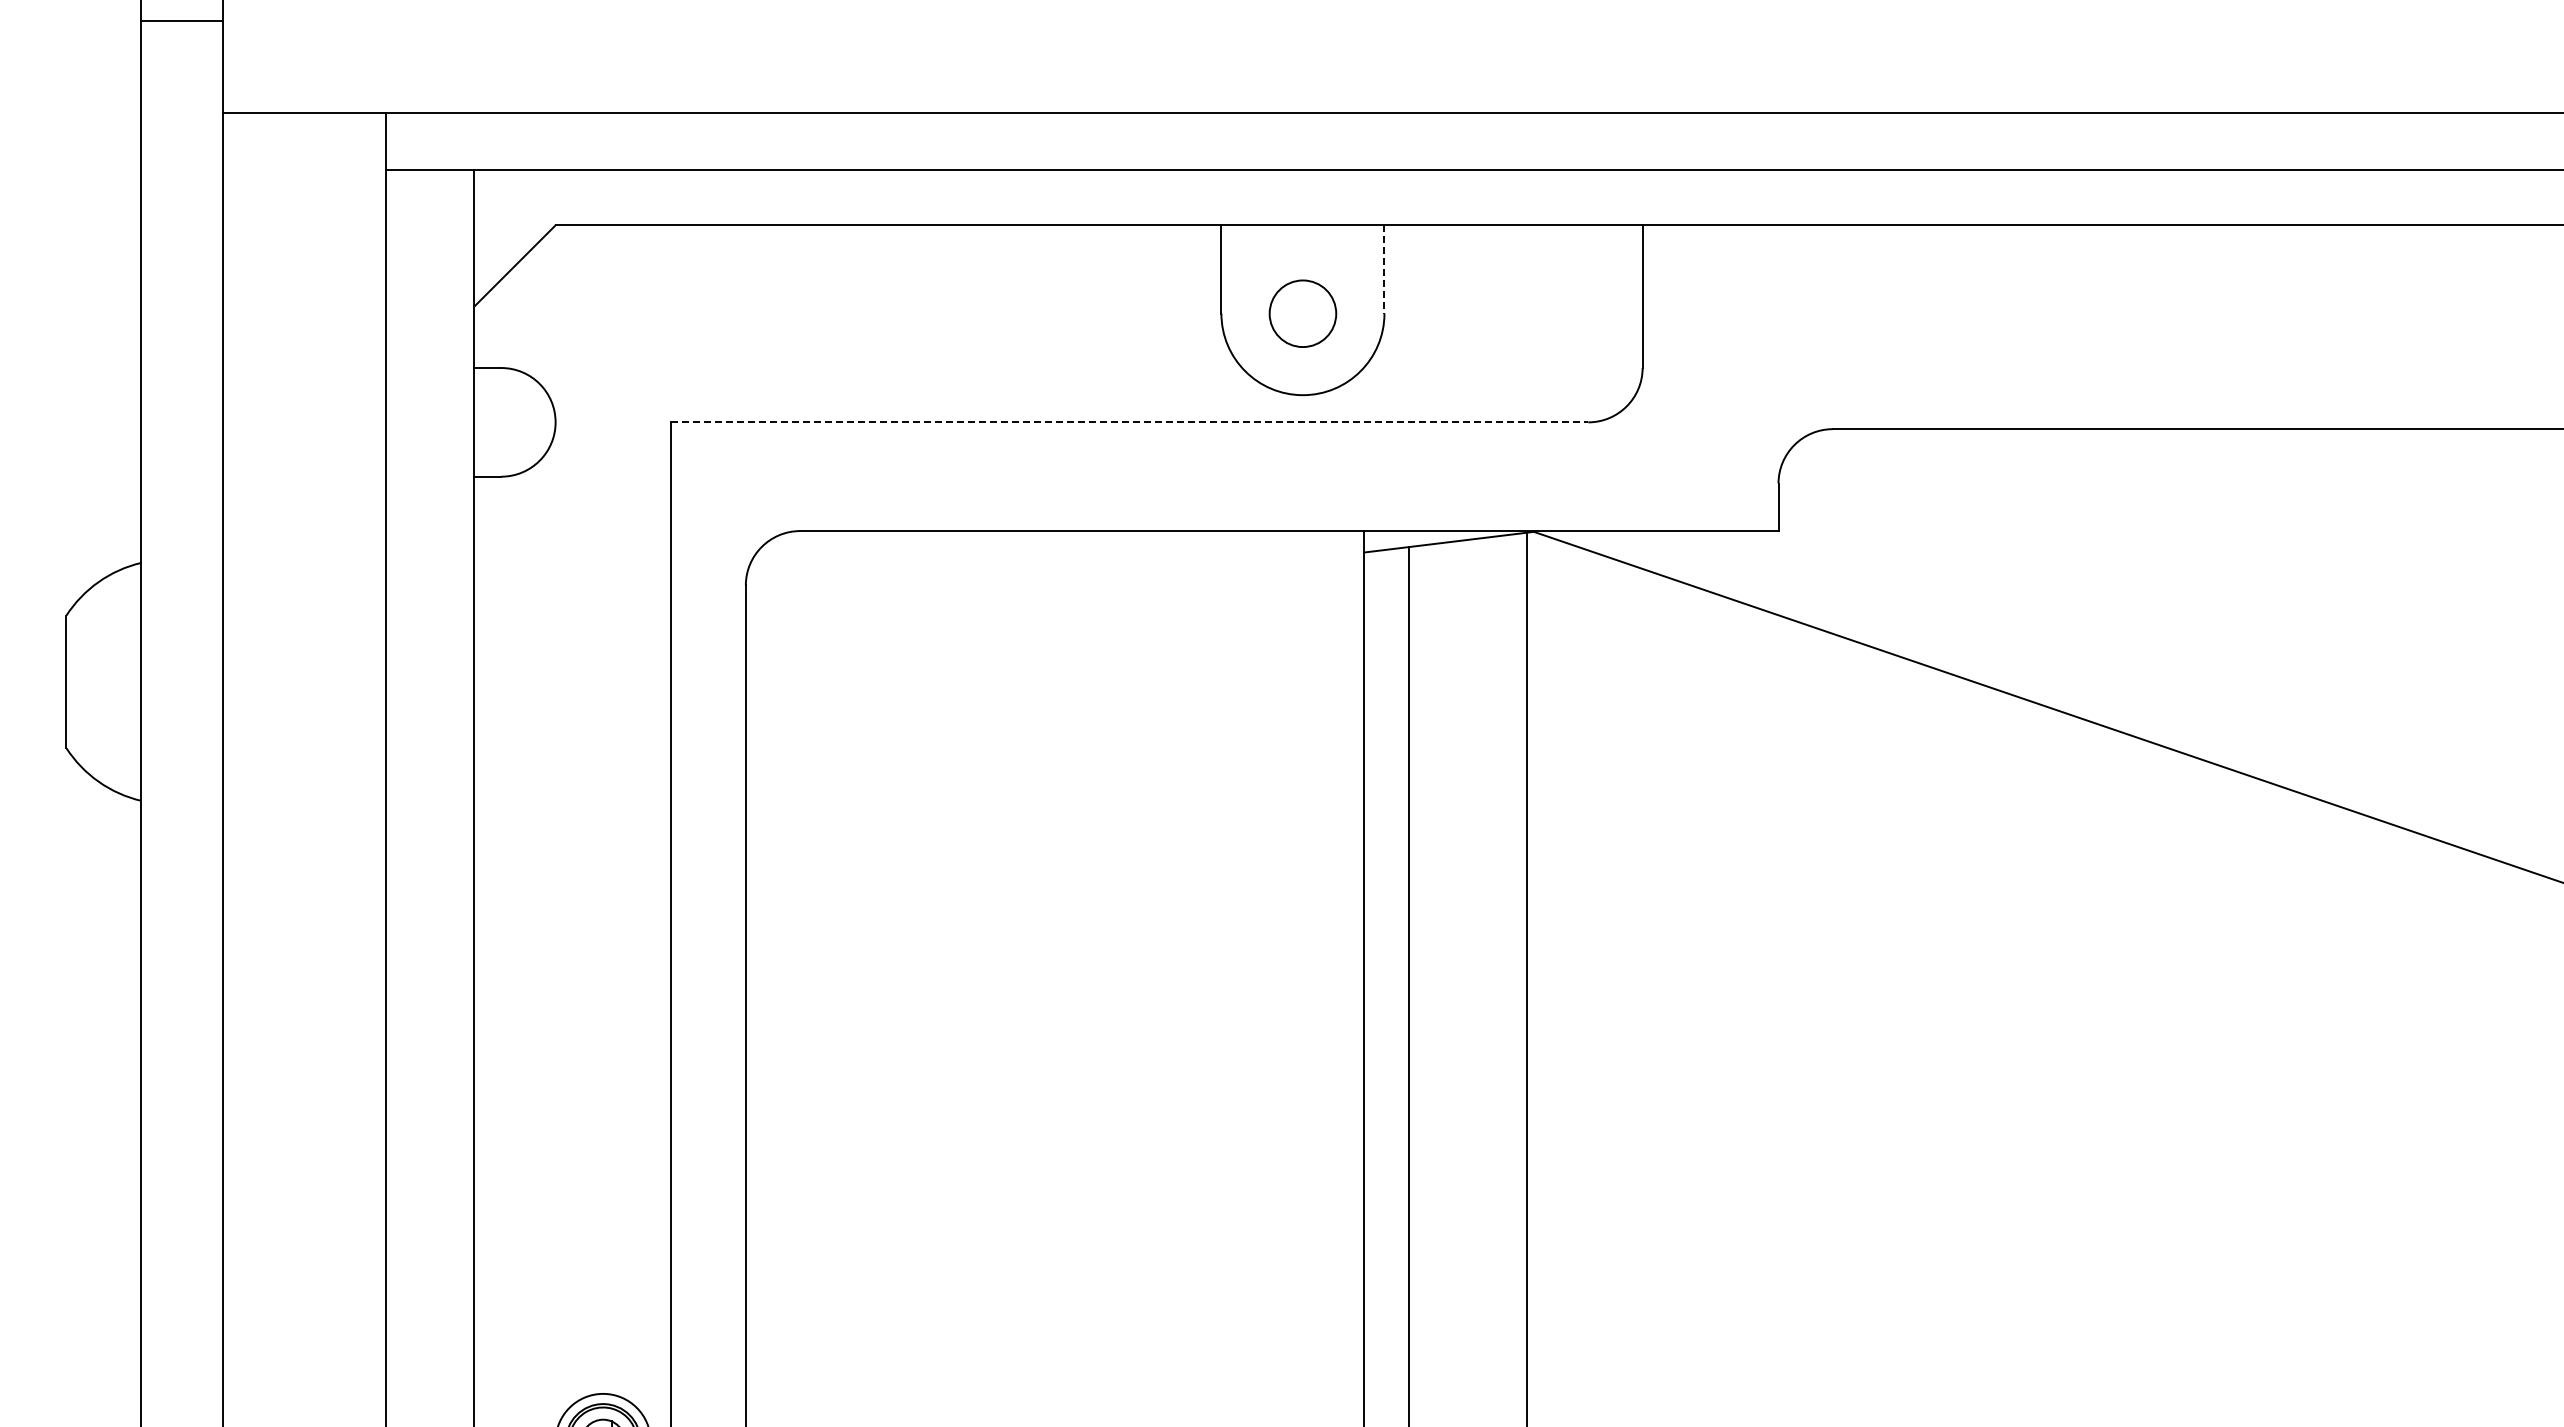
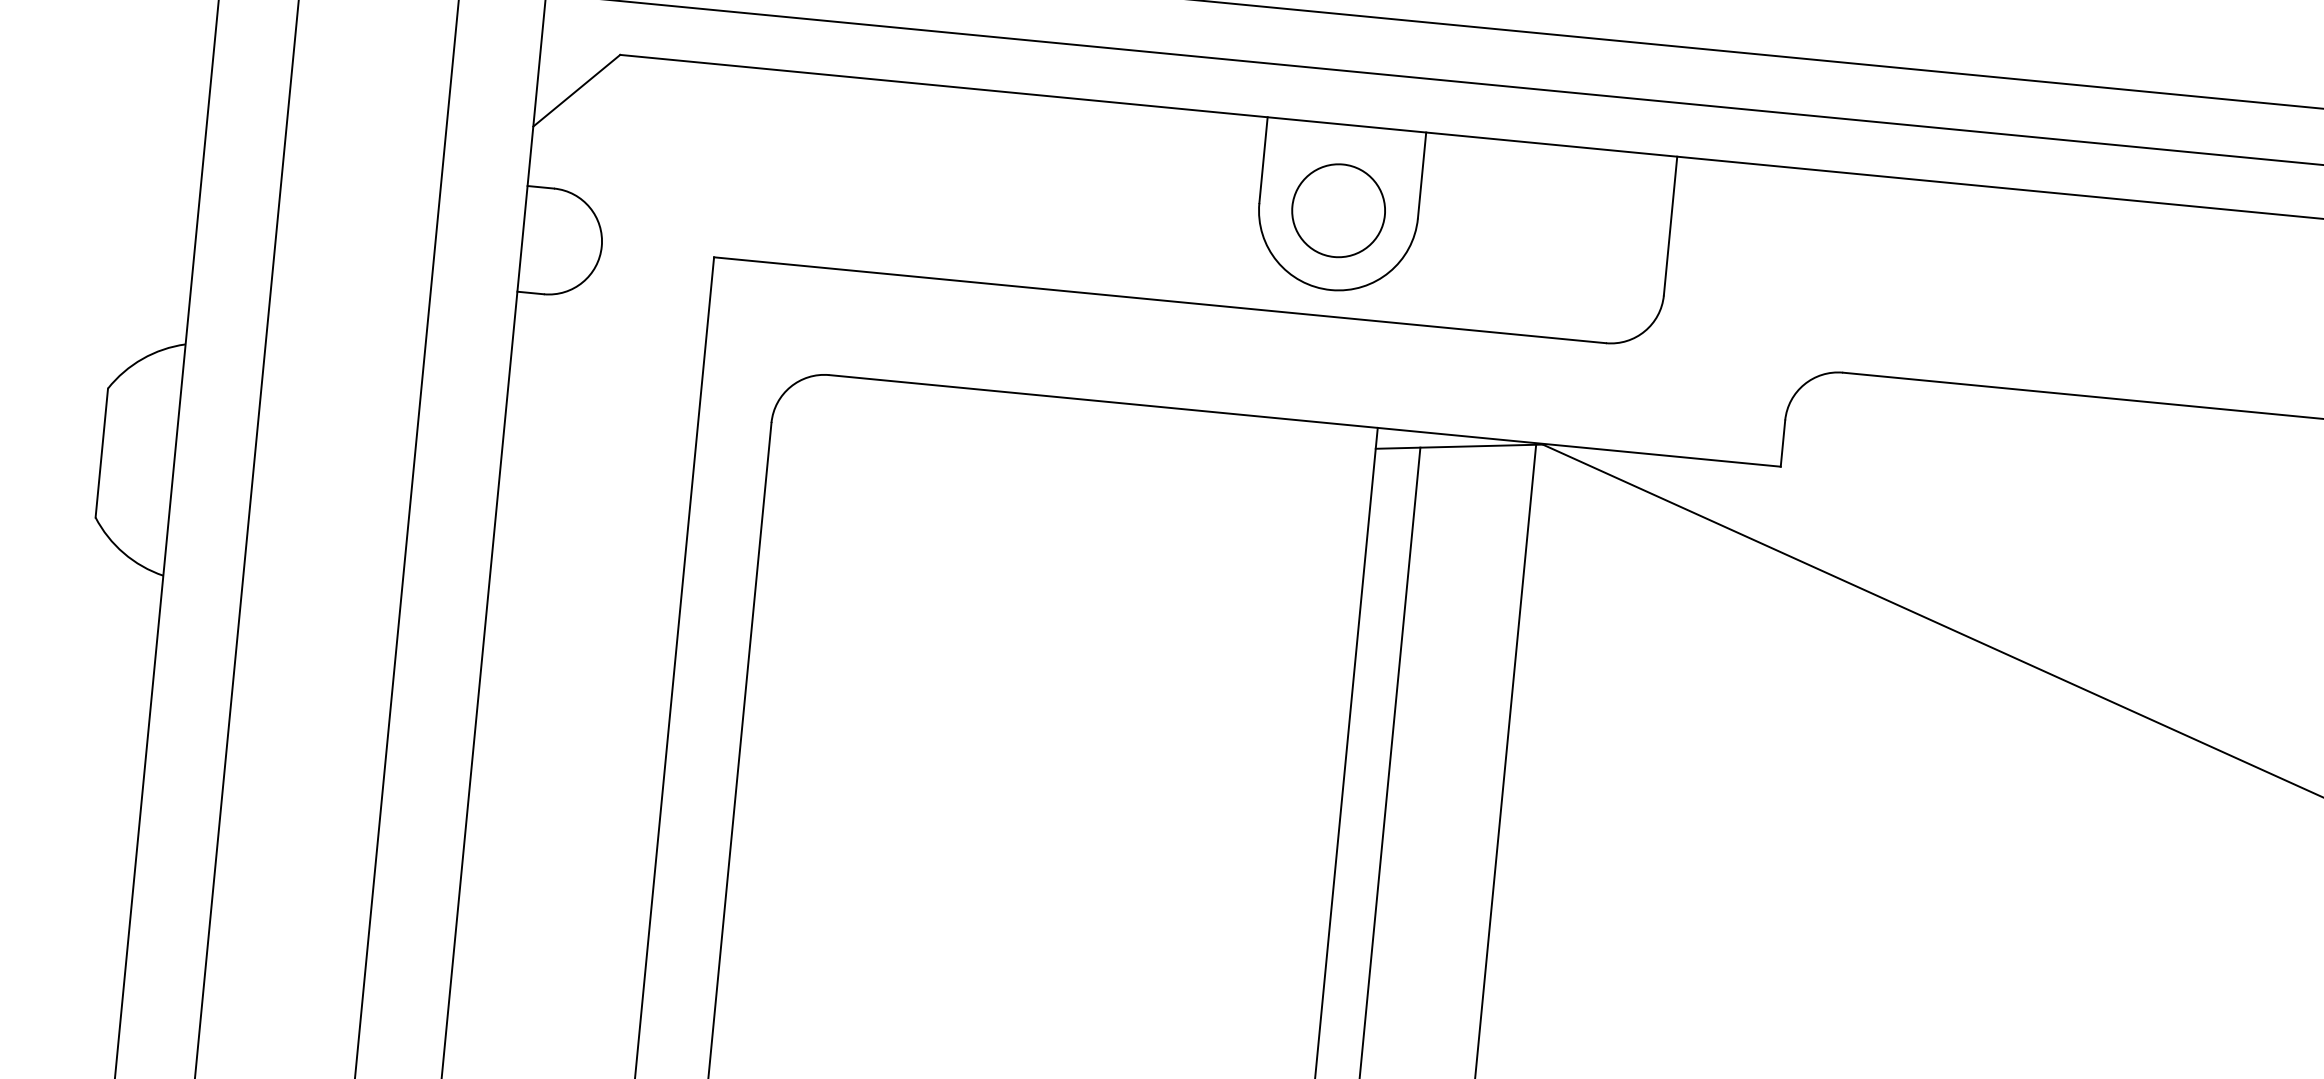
line: (1384, 270) -> (1422, 176), dashed -> solid
circle: (1302, 313) -> (1338, 210), size x1.43
line: (1129, 422) -> (1159, 300), dashed -> solid

